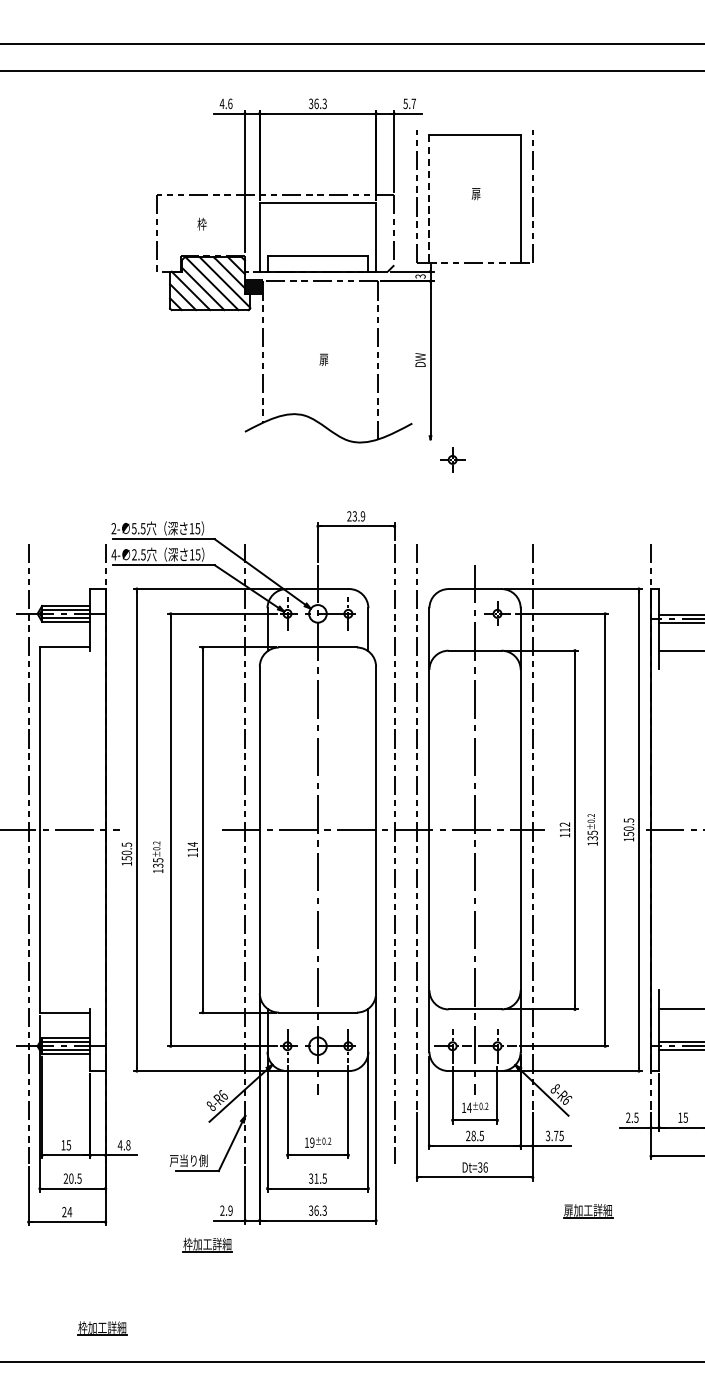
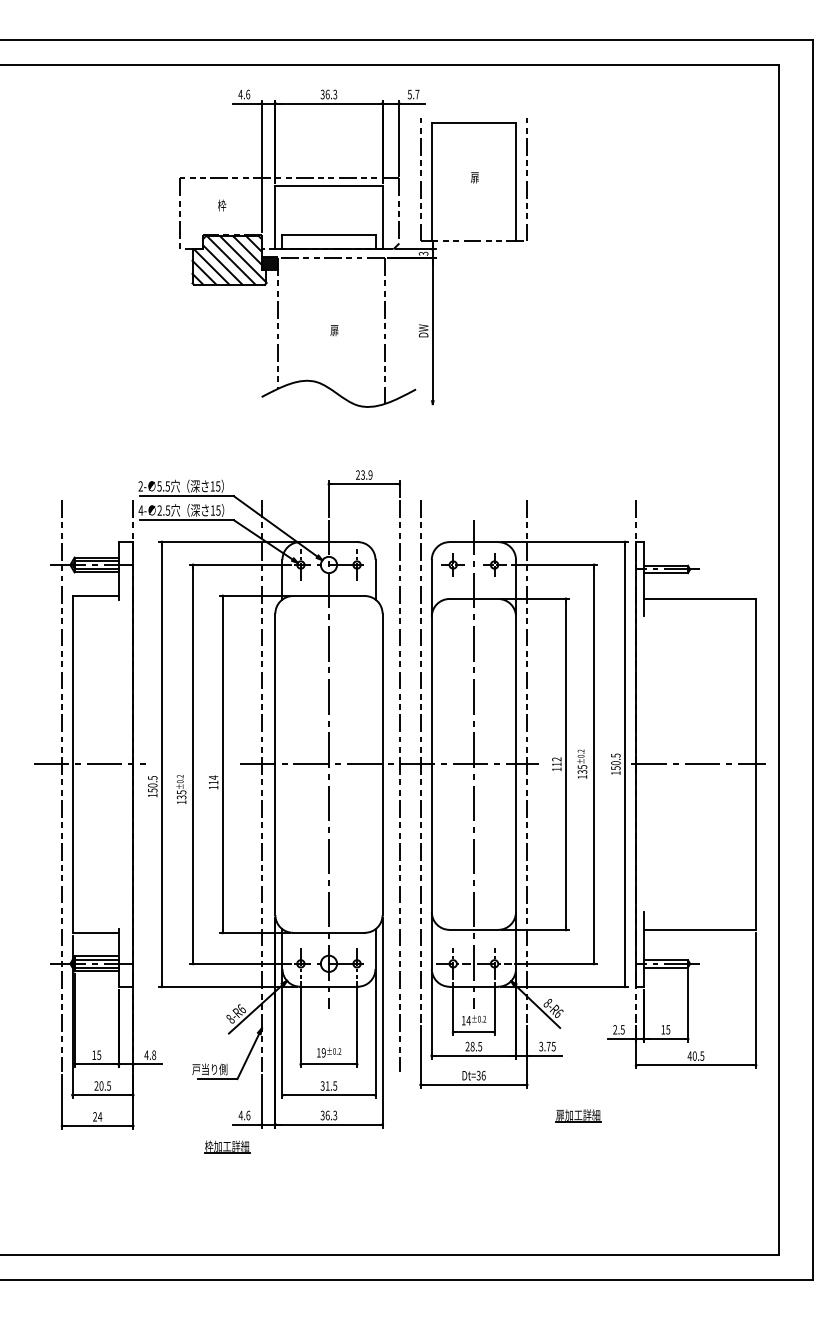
line: (429, 199) -> (431, 182), dashed -> solid
part: (451, 459) -> (452, 564), moved
text: (226, 1210) -> (244, 1115), 2.9 -> 4.6
part: (102, 1327) -> (130, 1223), removed

